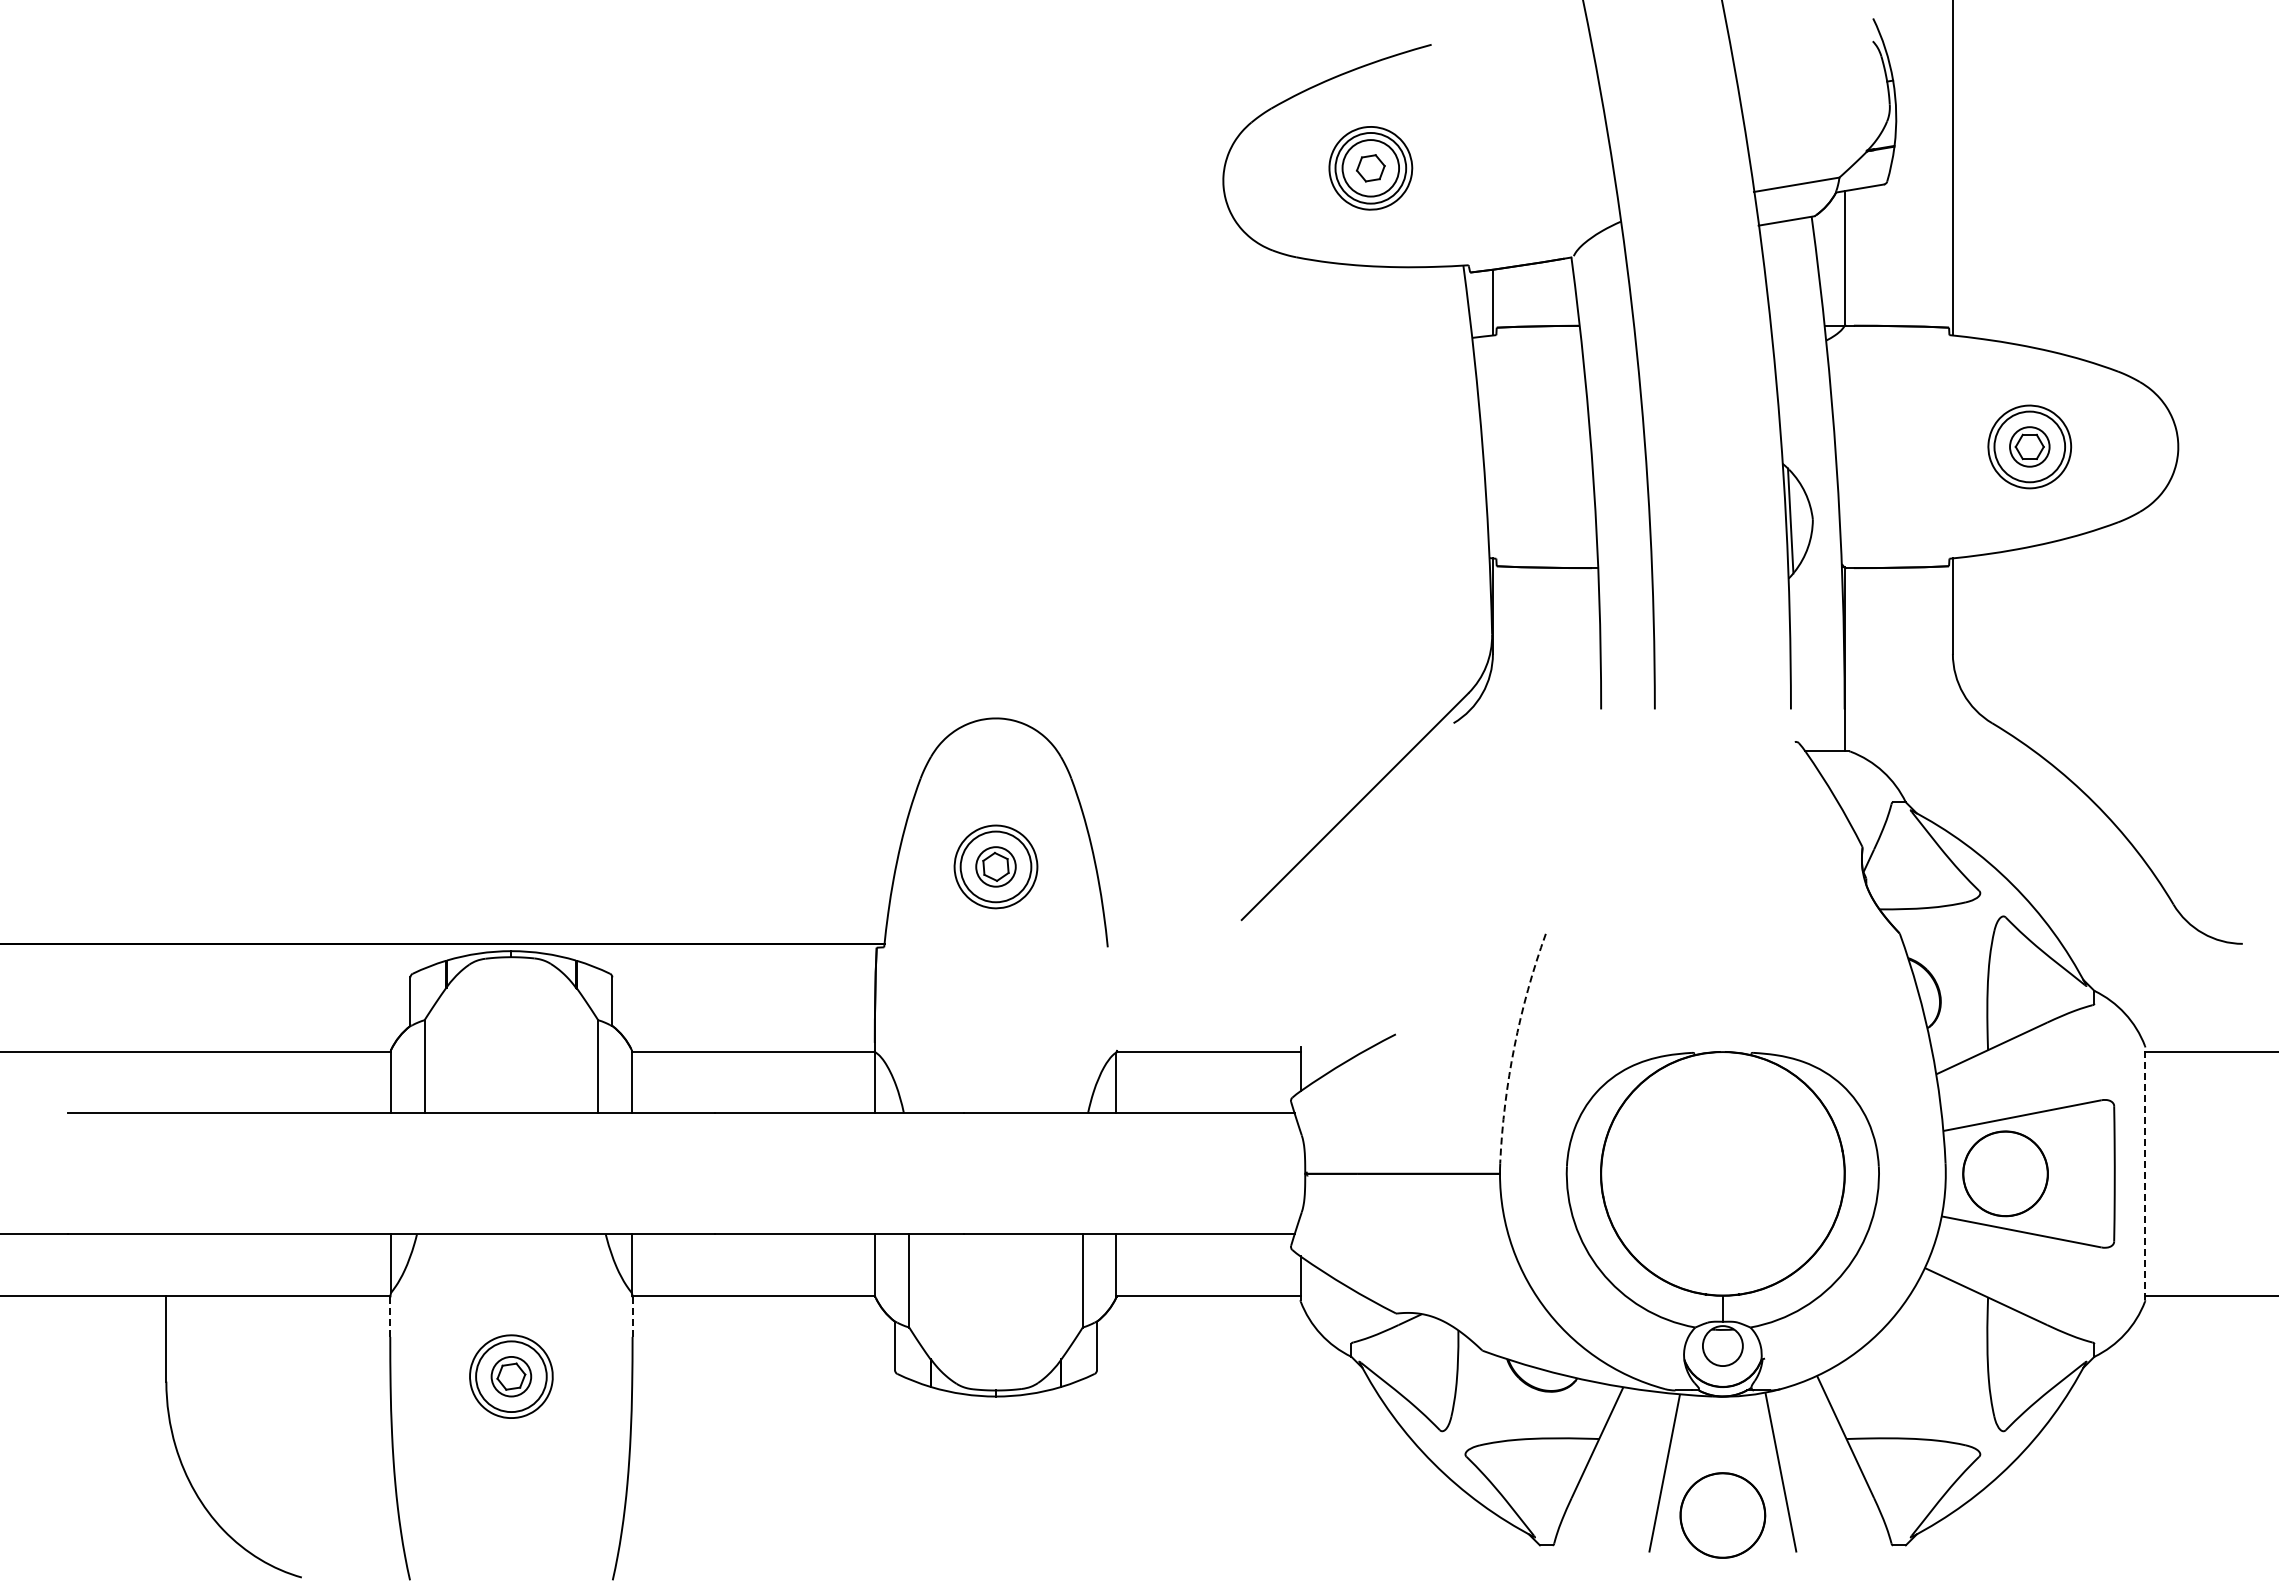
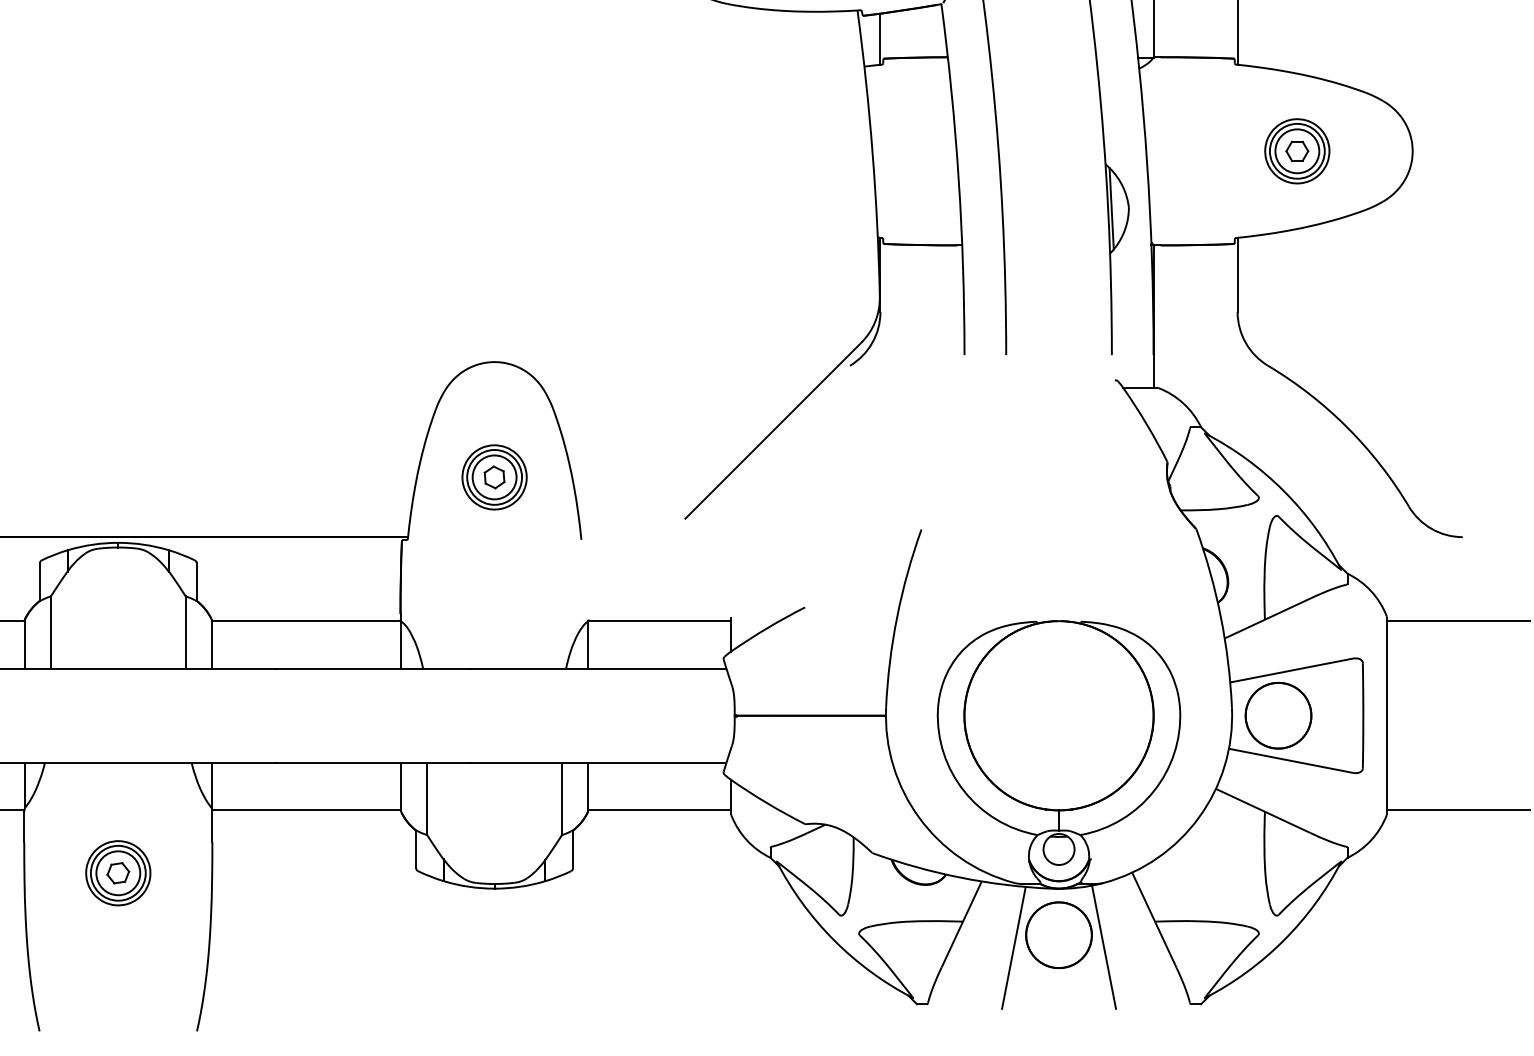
circle: (2029, 446) -> (1297, 150), size x1.43
circle: (995, 866) -> (494, 477), size x1.43
arc: (1514, 1046) -> (897, 616), dashed -> solid
line: (2145, 1173) -> (1387, 715), dashed -> solid
line: (390, 1317) -> (24, 827), dashed -> solid
line: (632, 1317) -> (212, 827), dashed -> solid
circle: (511, 1376) -> (118, 873), size x1.43
part: (1722, 1515) -> (1058, 935), moved

